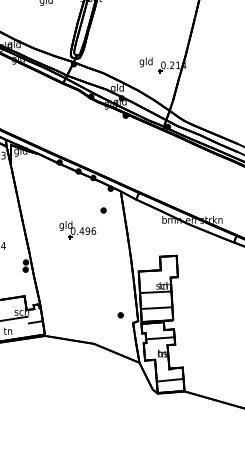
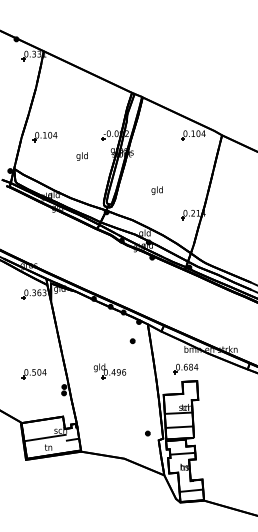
text: (145, 62) -> (156, 190), moved
part: (77, 230) -> (109, 371), moved
part: (163, 241) -> (185, 368), added

